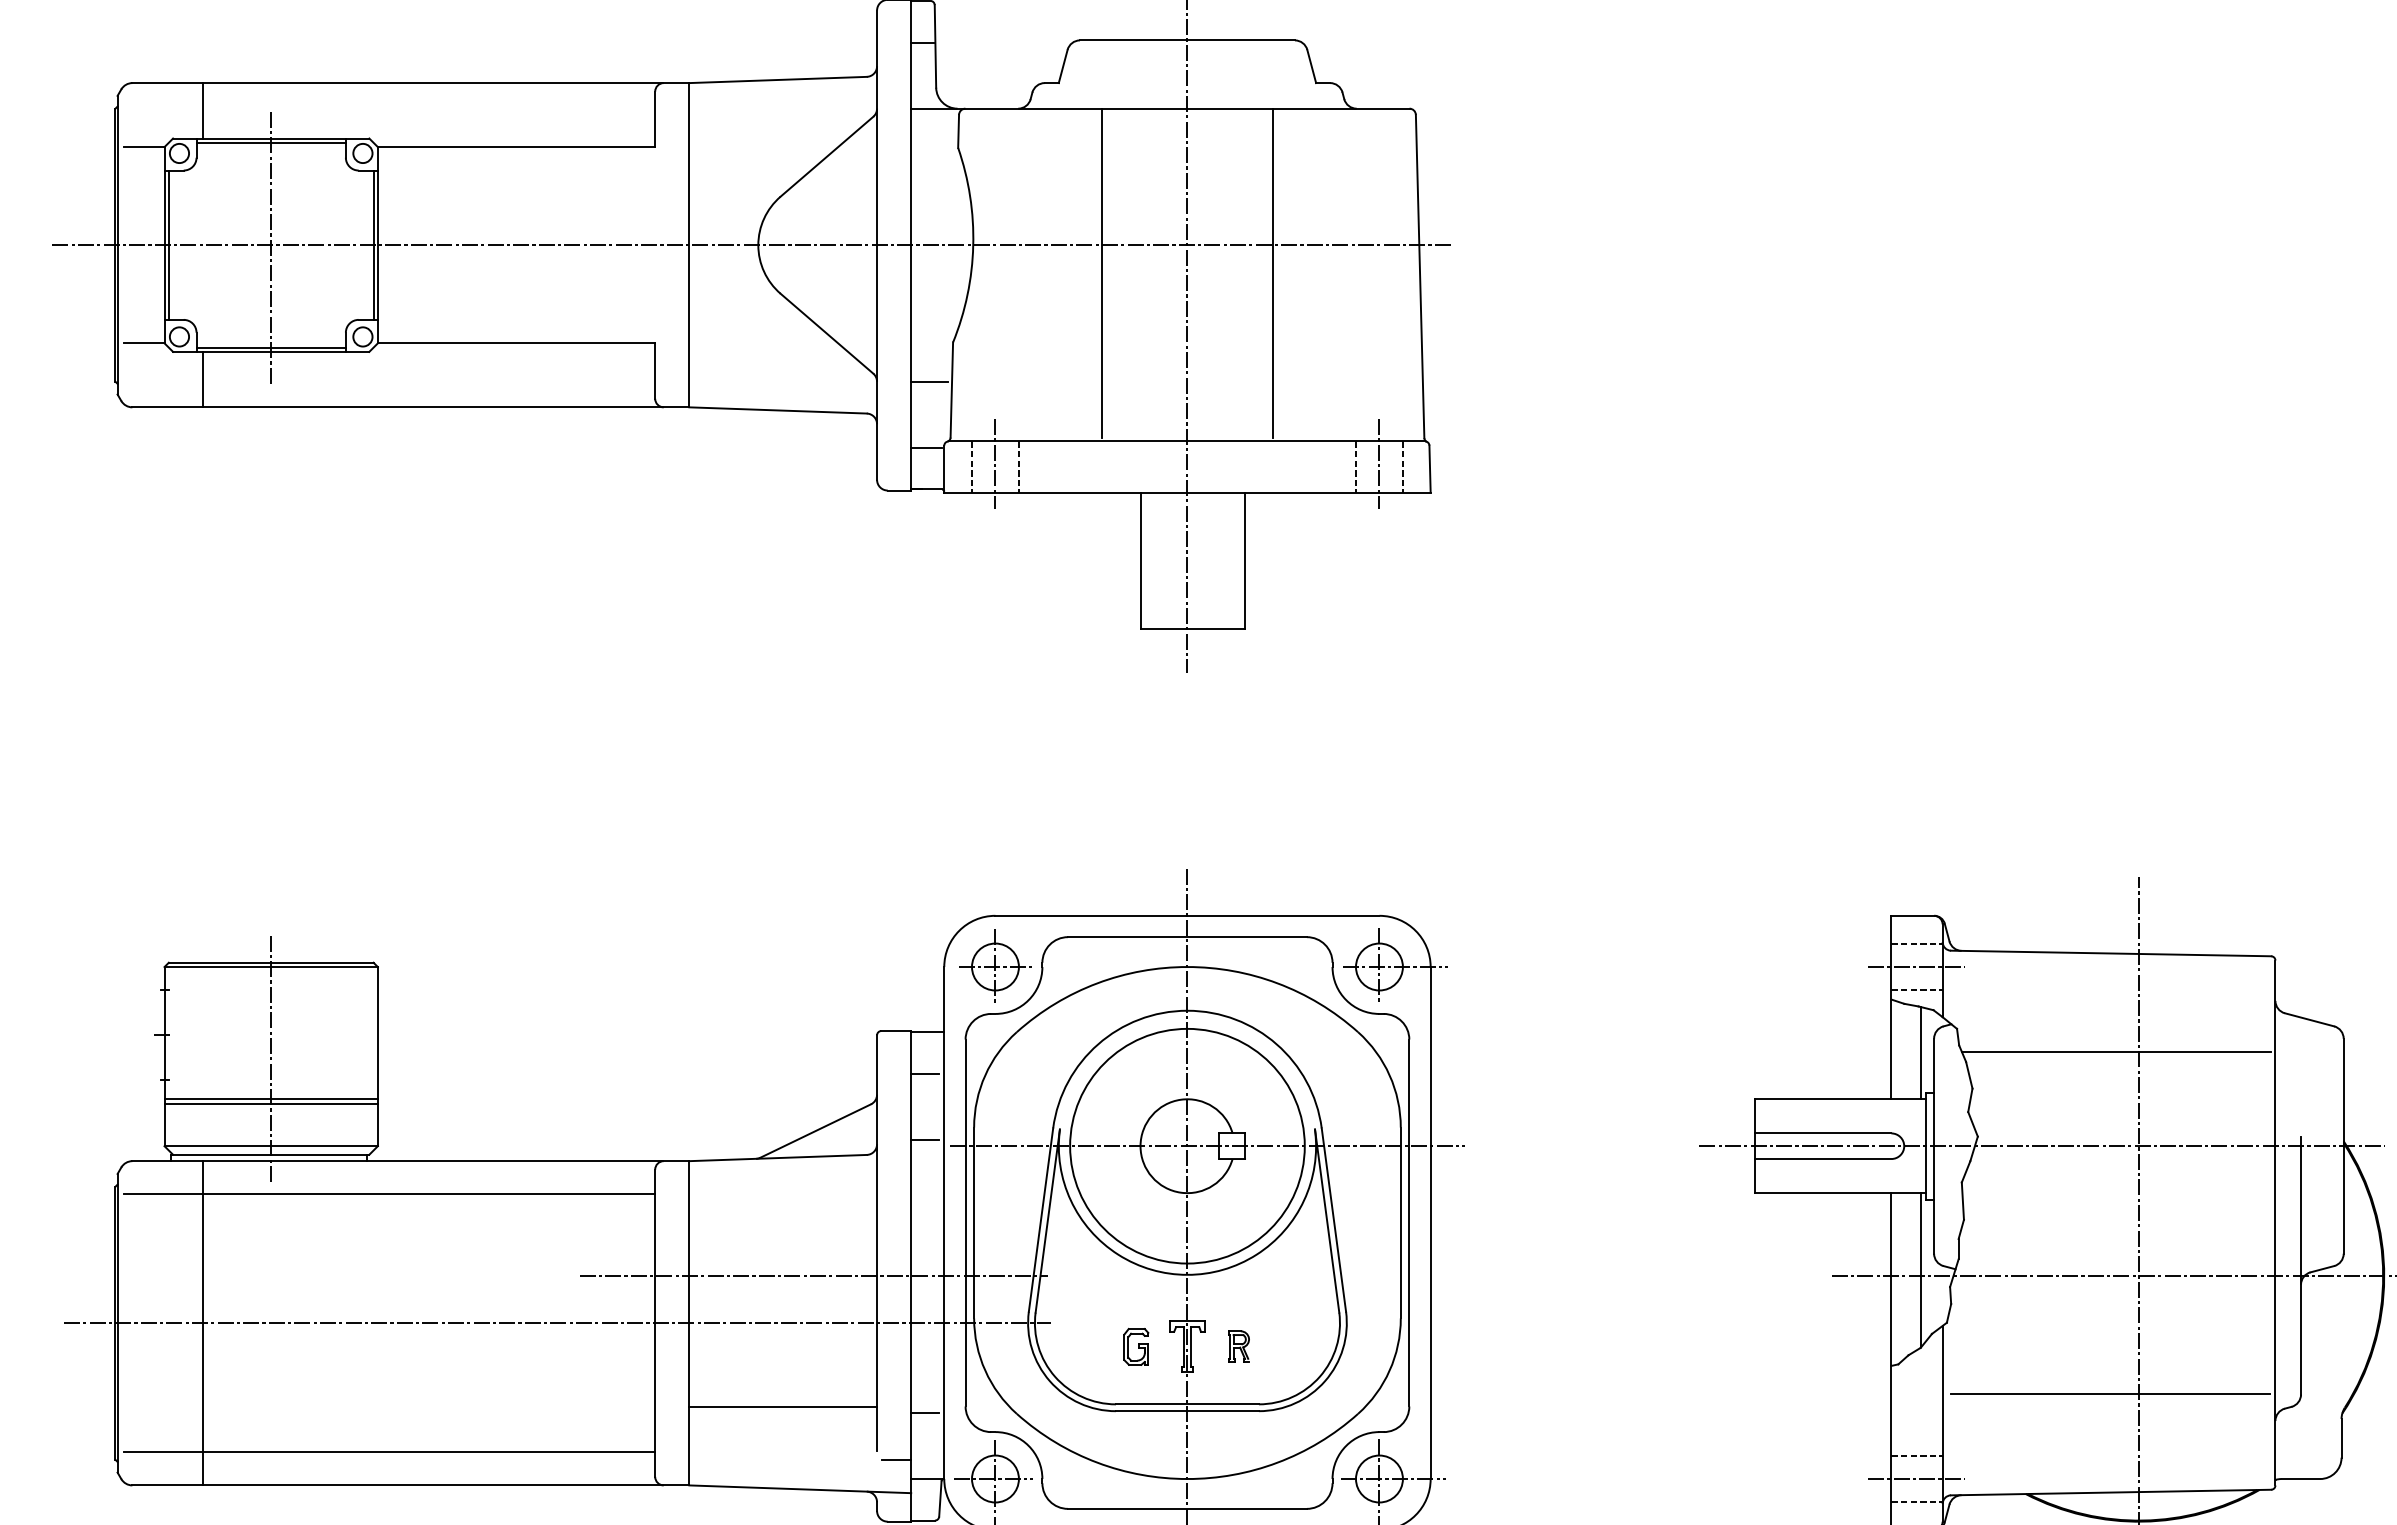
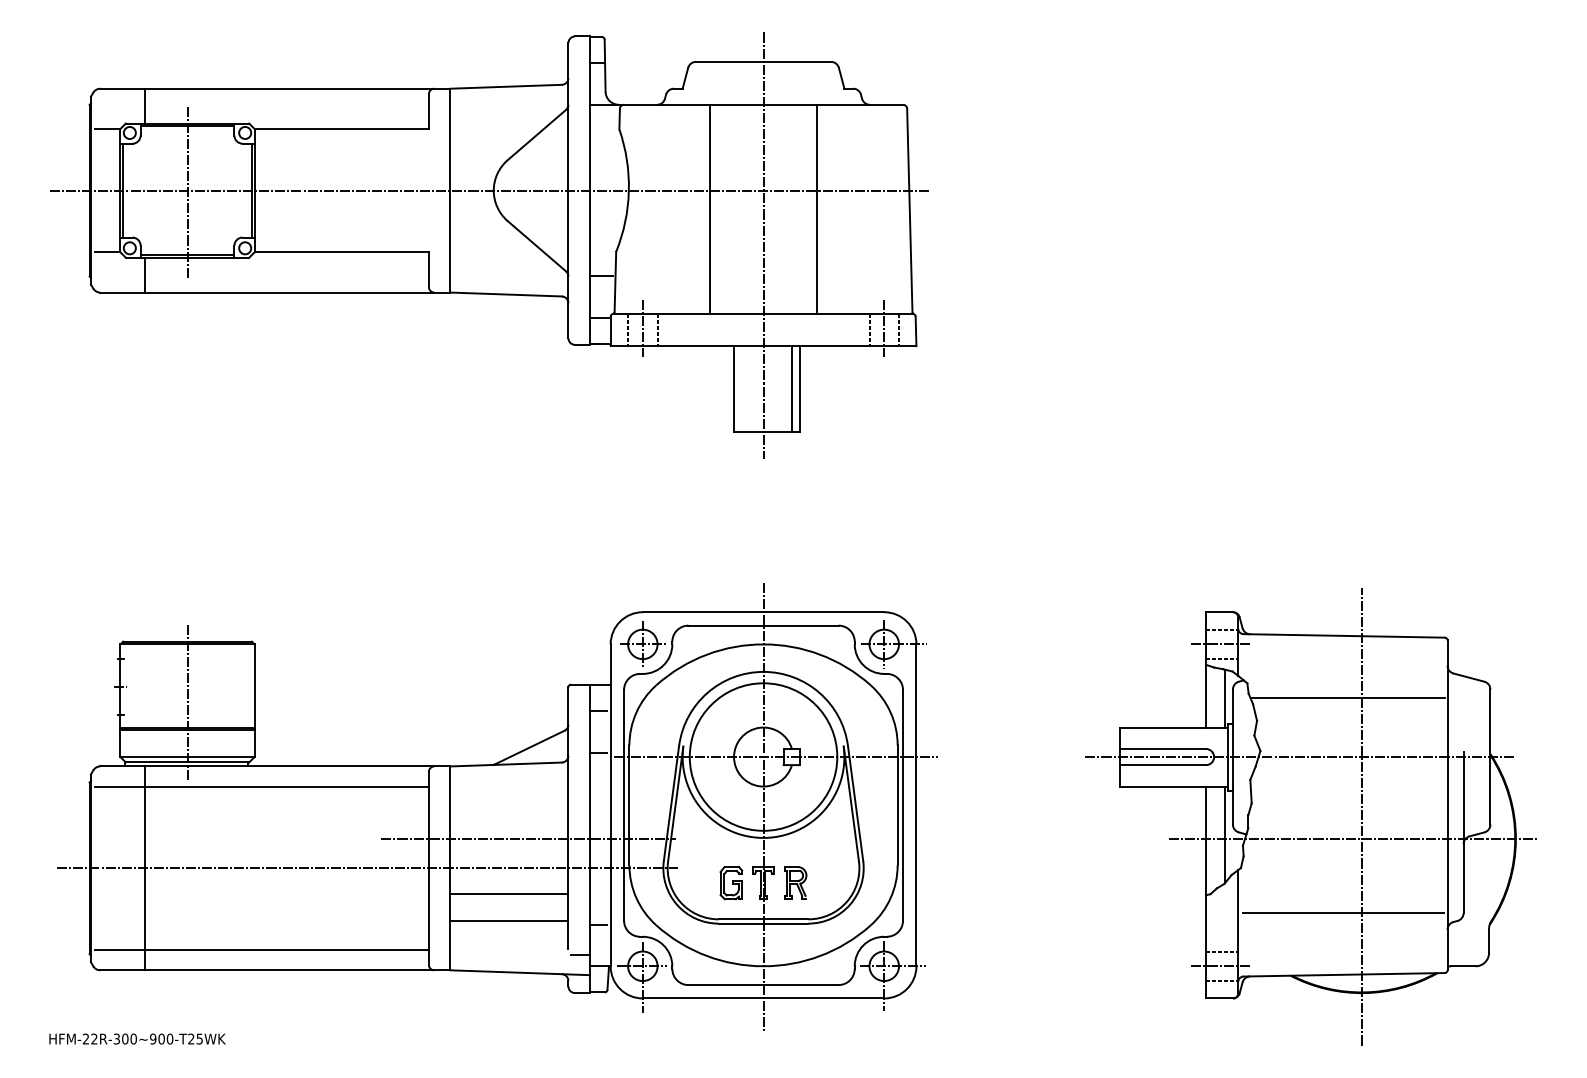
line: (1231, 561) -> (791, 389), added
part: (1238, 1345) -> (795, 882), size x1.67
part: (1136, 1347) -> (731, 883), size x1.43
line: (783, 1363) -> (509, 893), added

